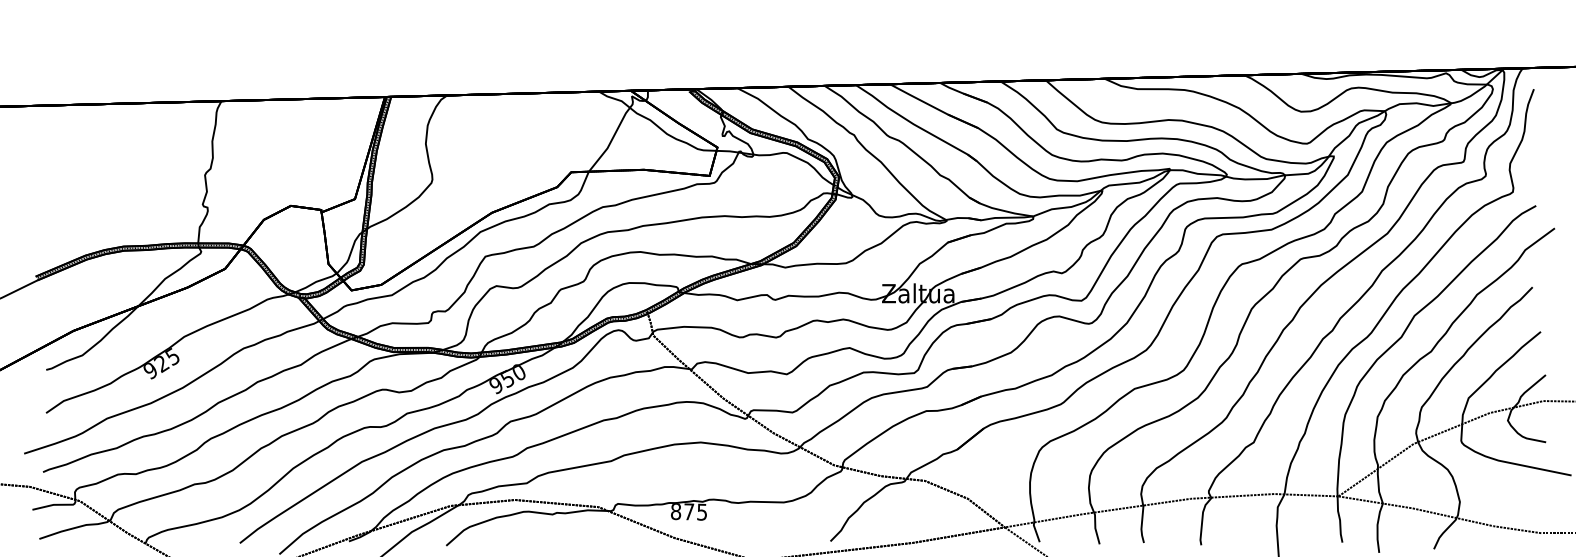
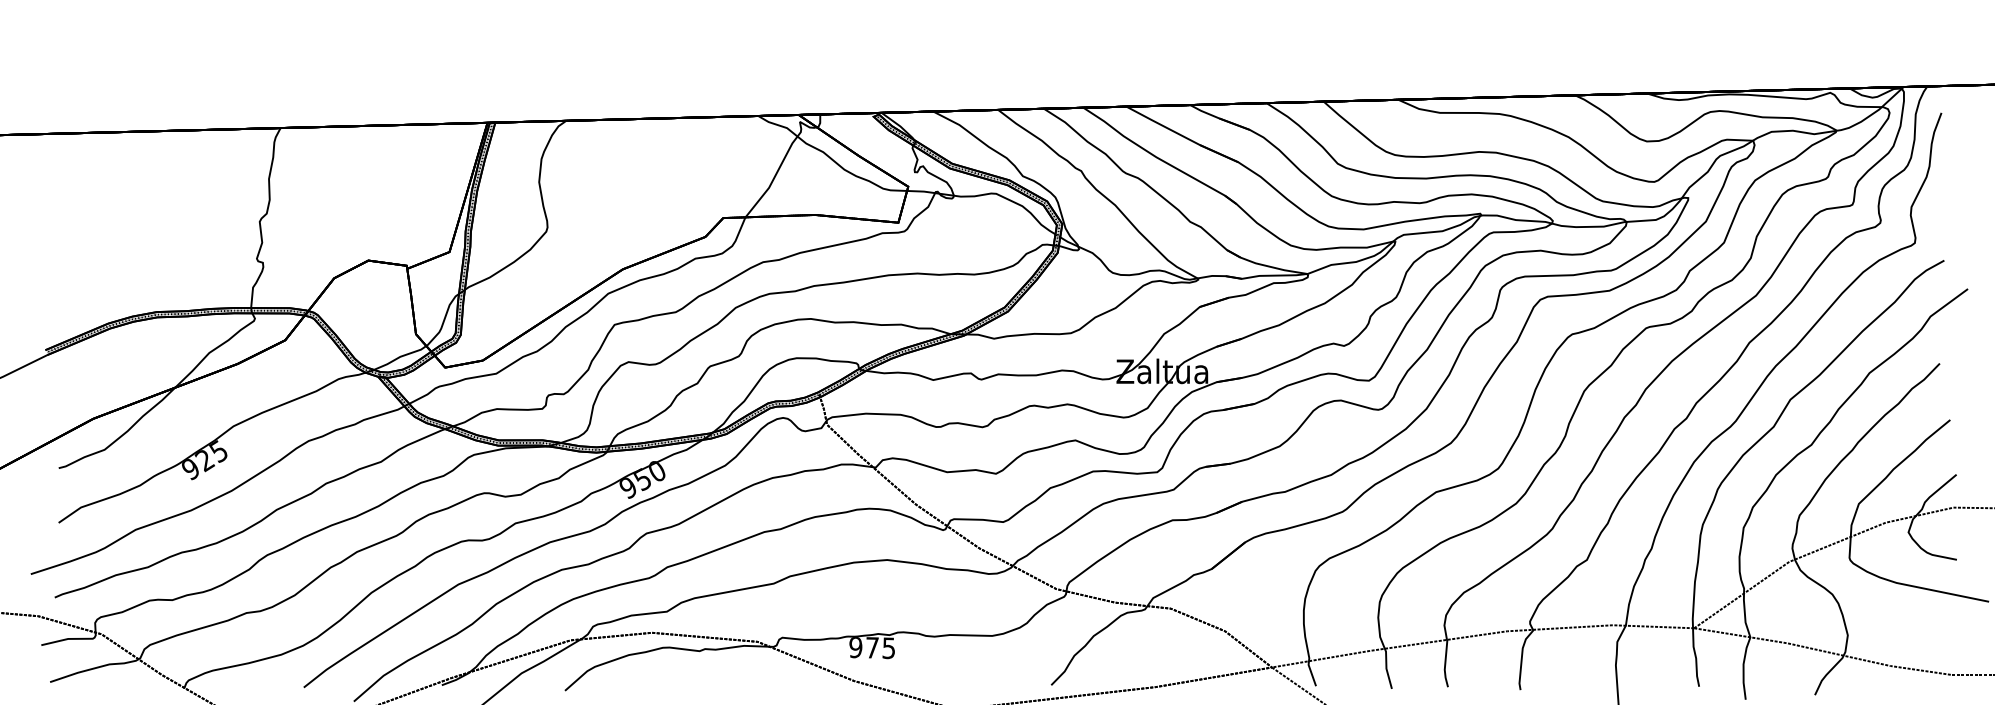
text: (675, 511) -> (855, 647), 875 -> 975

